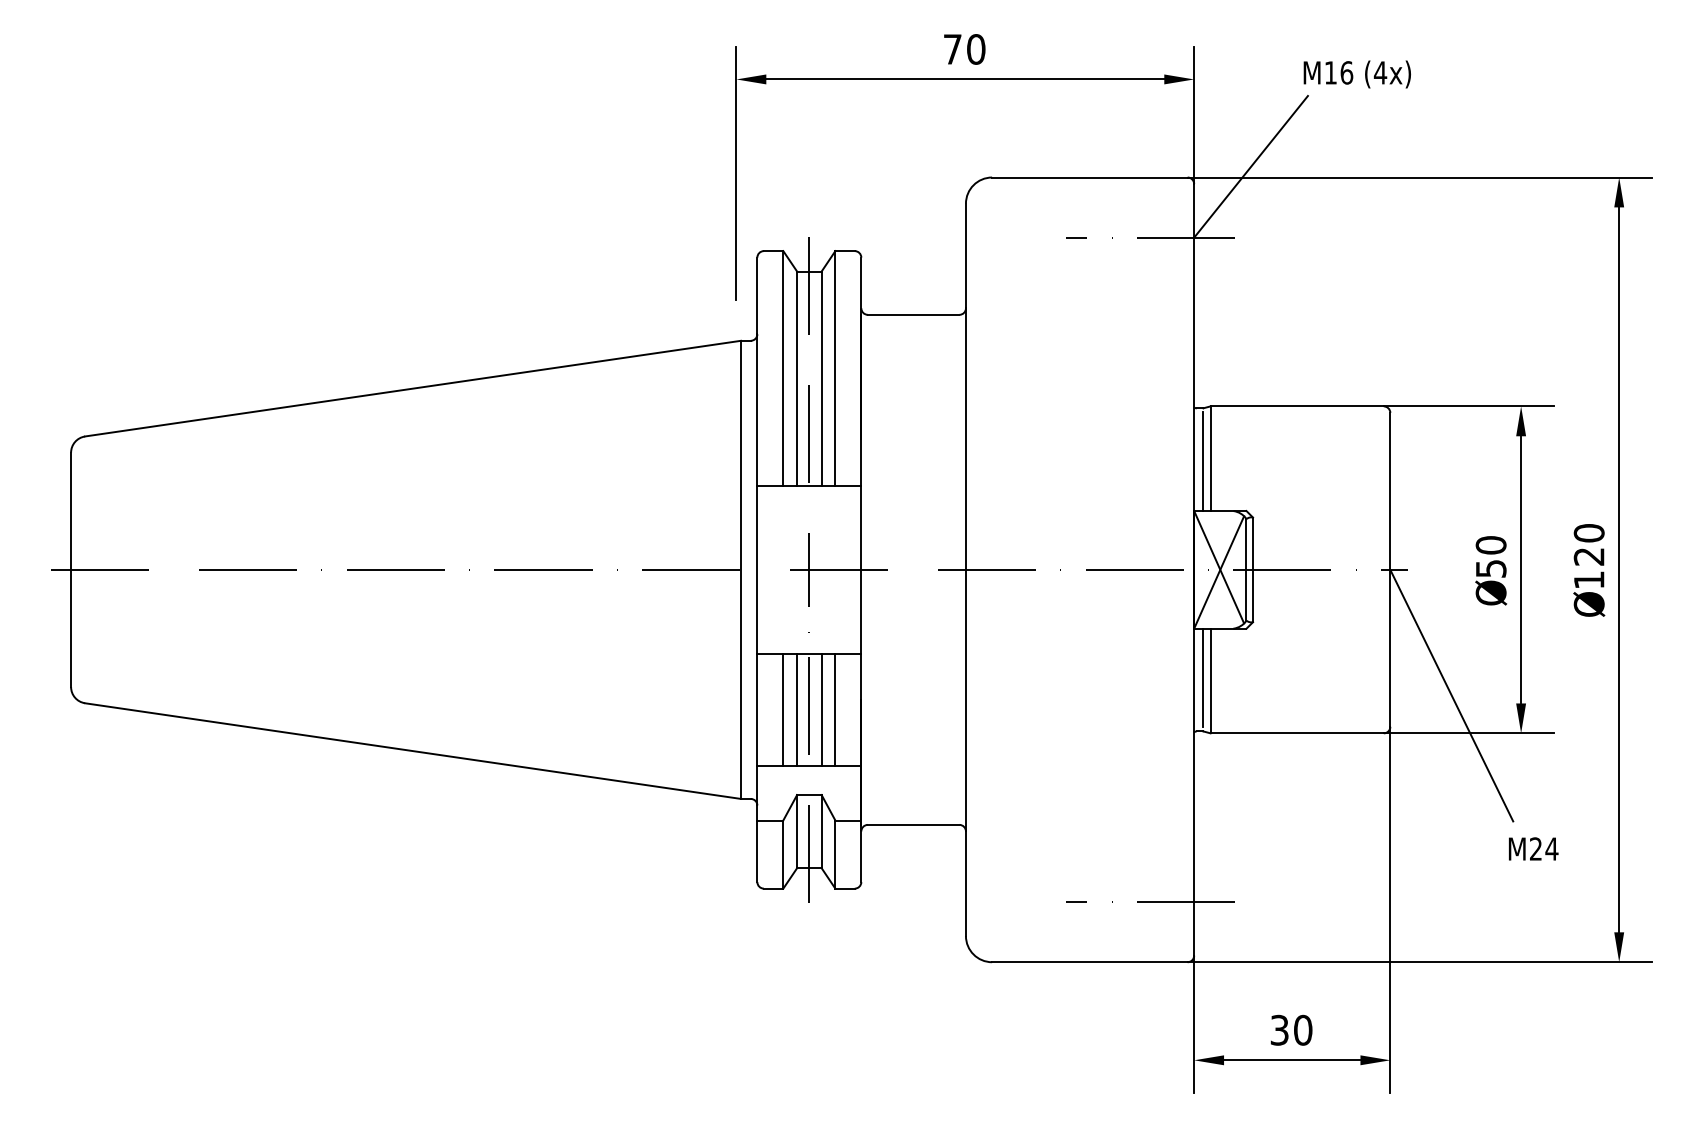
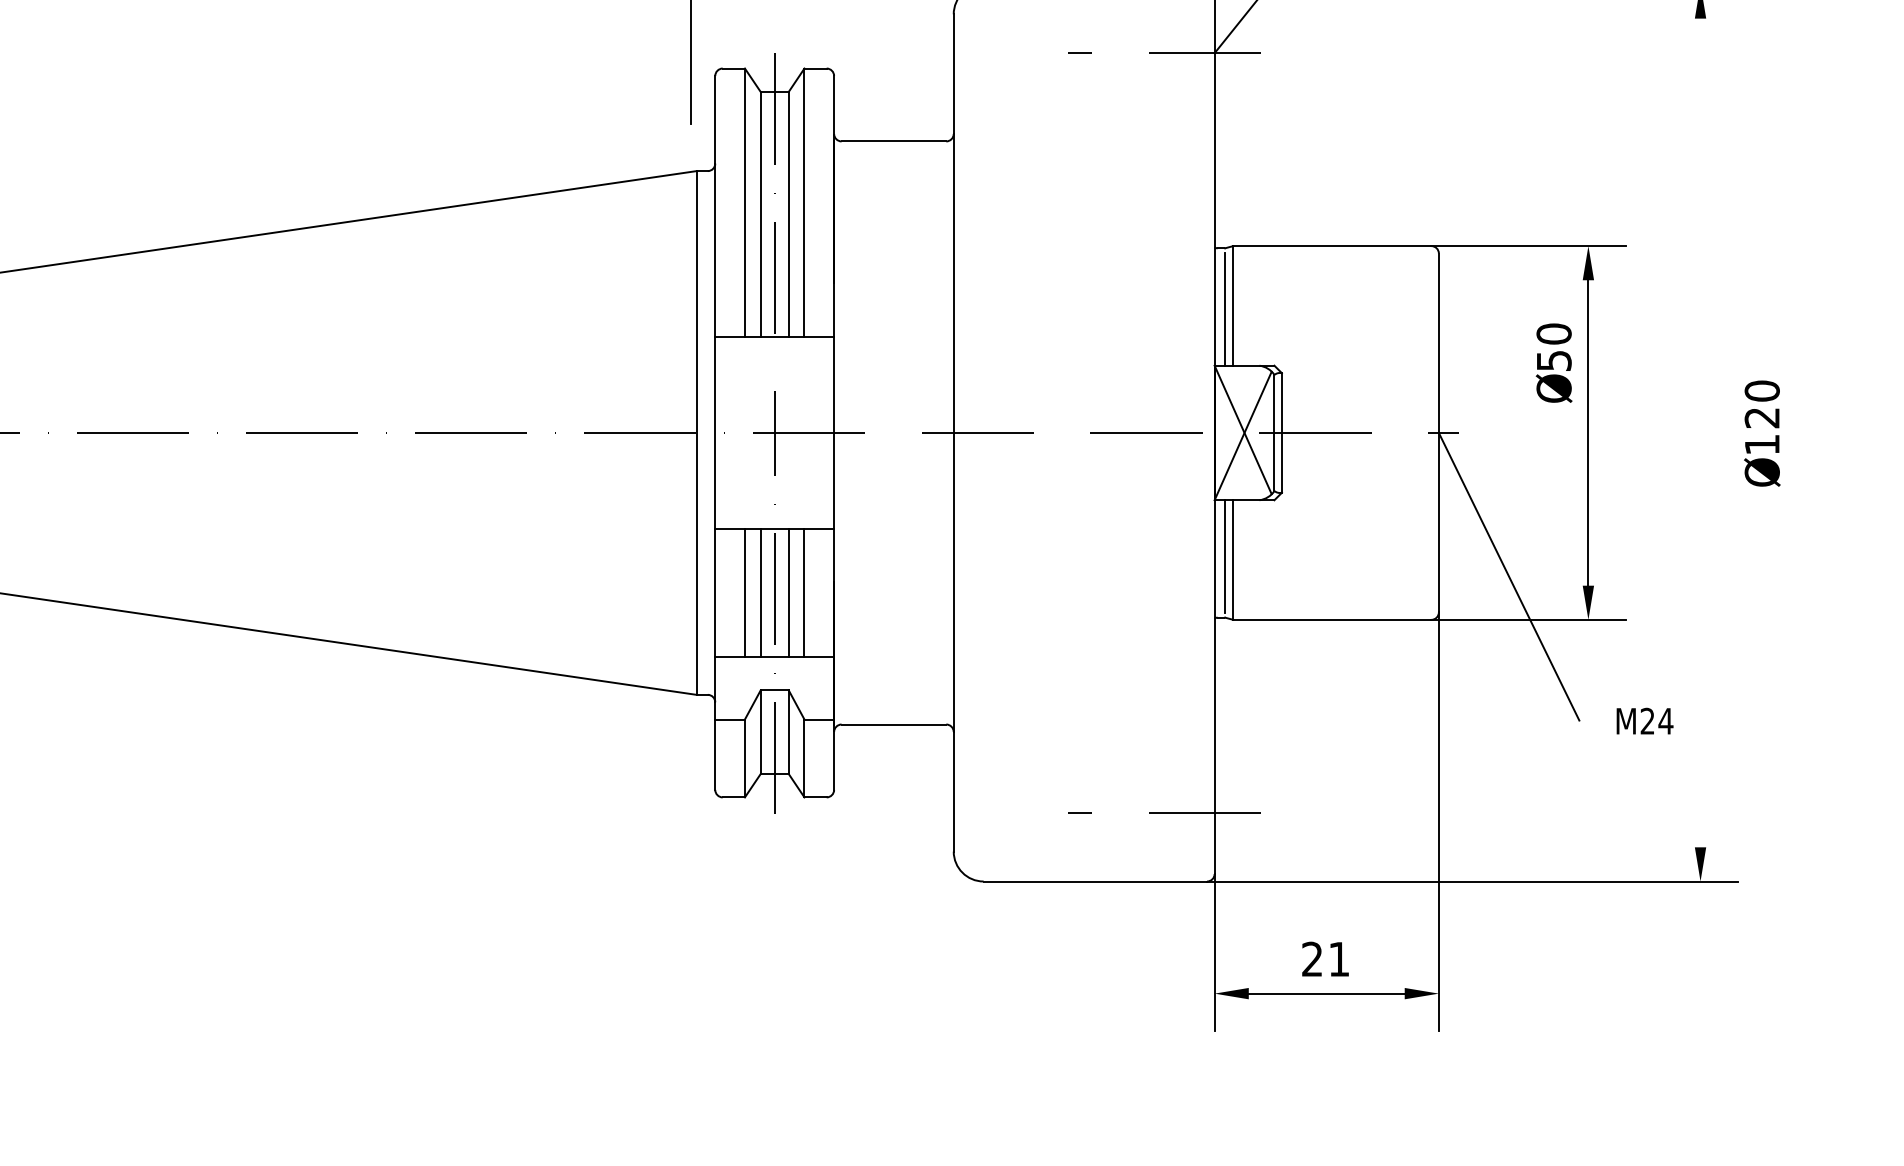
line: (1619, 569) -> (1700, 432), removed
text: (1491, 570) -> (1554, 362), moved
text: (1589, 570) -> (1762, 433), moved
text: (1533, 848) -> (1644, 720), moved
text: (1291, 1029) -> (1325, 958), 30 -> 21

